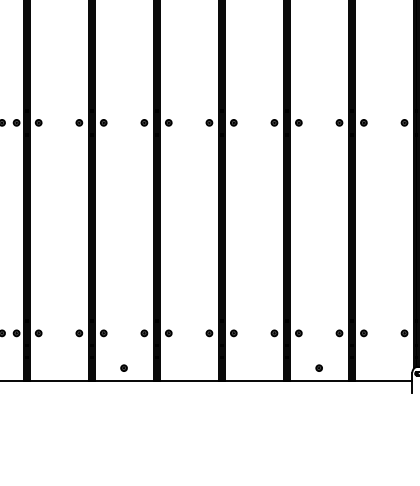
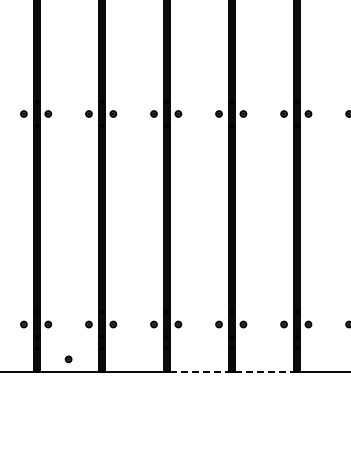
part: (318, 367) -> (263, 358), removed
line: (254, 381) -> (199, 372), solid -> dashed
line: (319, 381) -> (264, 372), solid -> dashed

